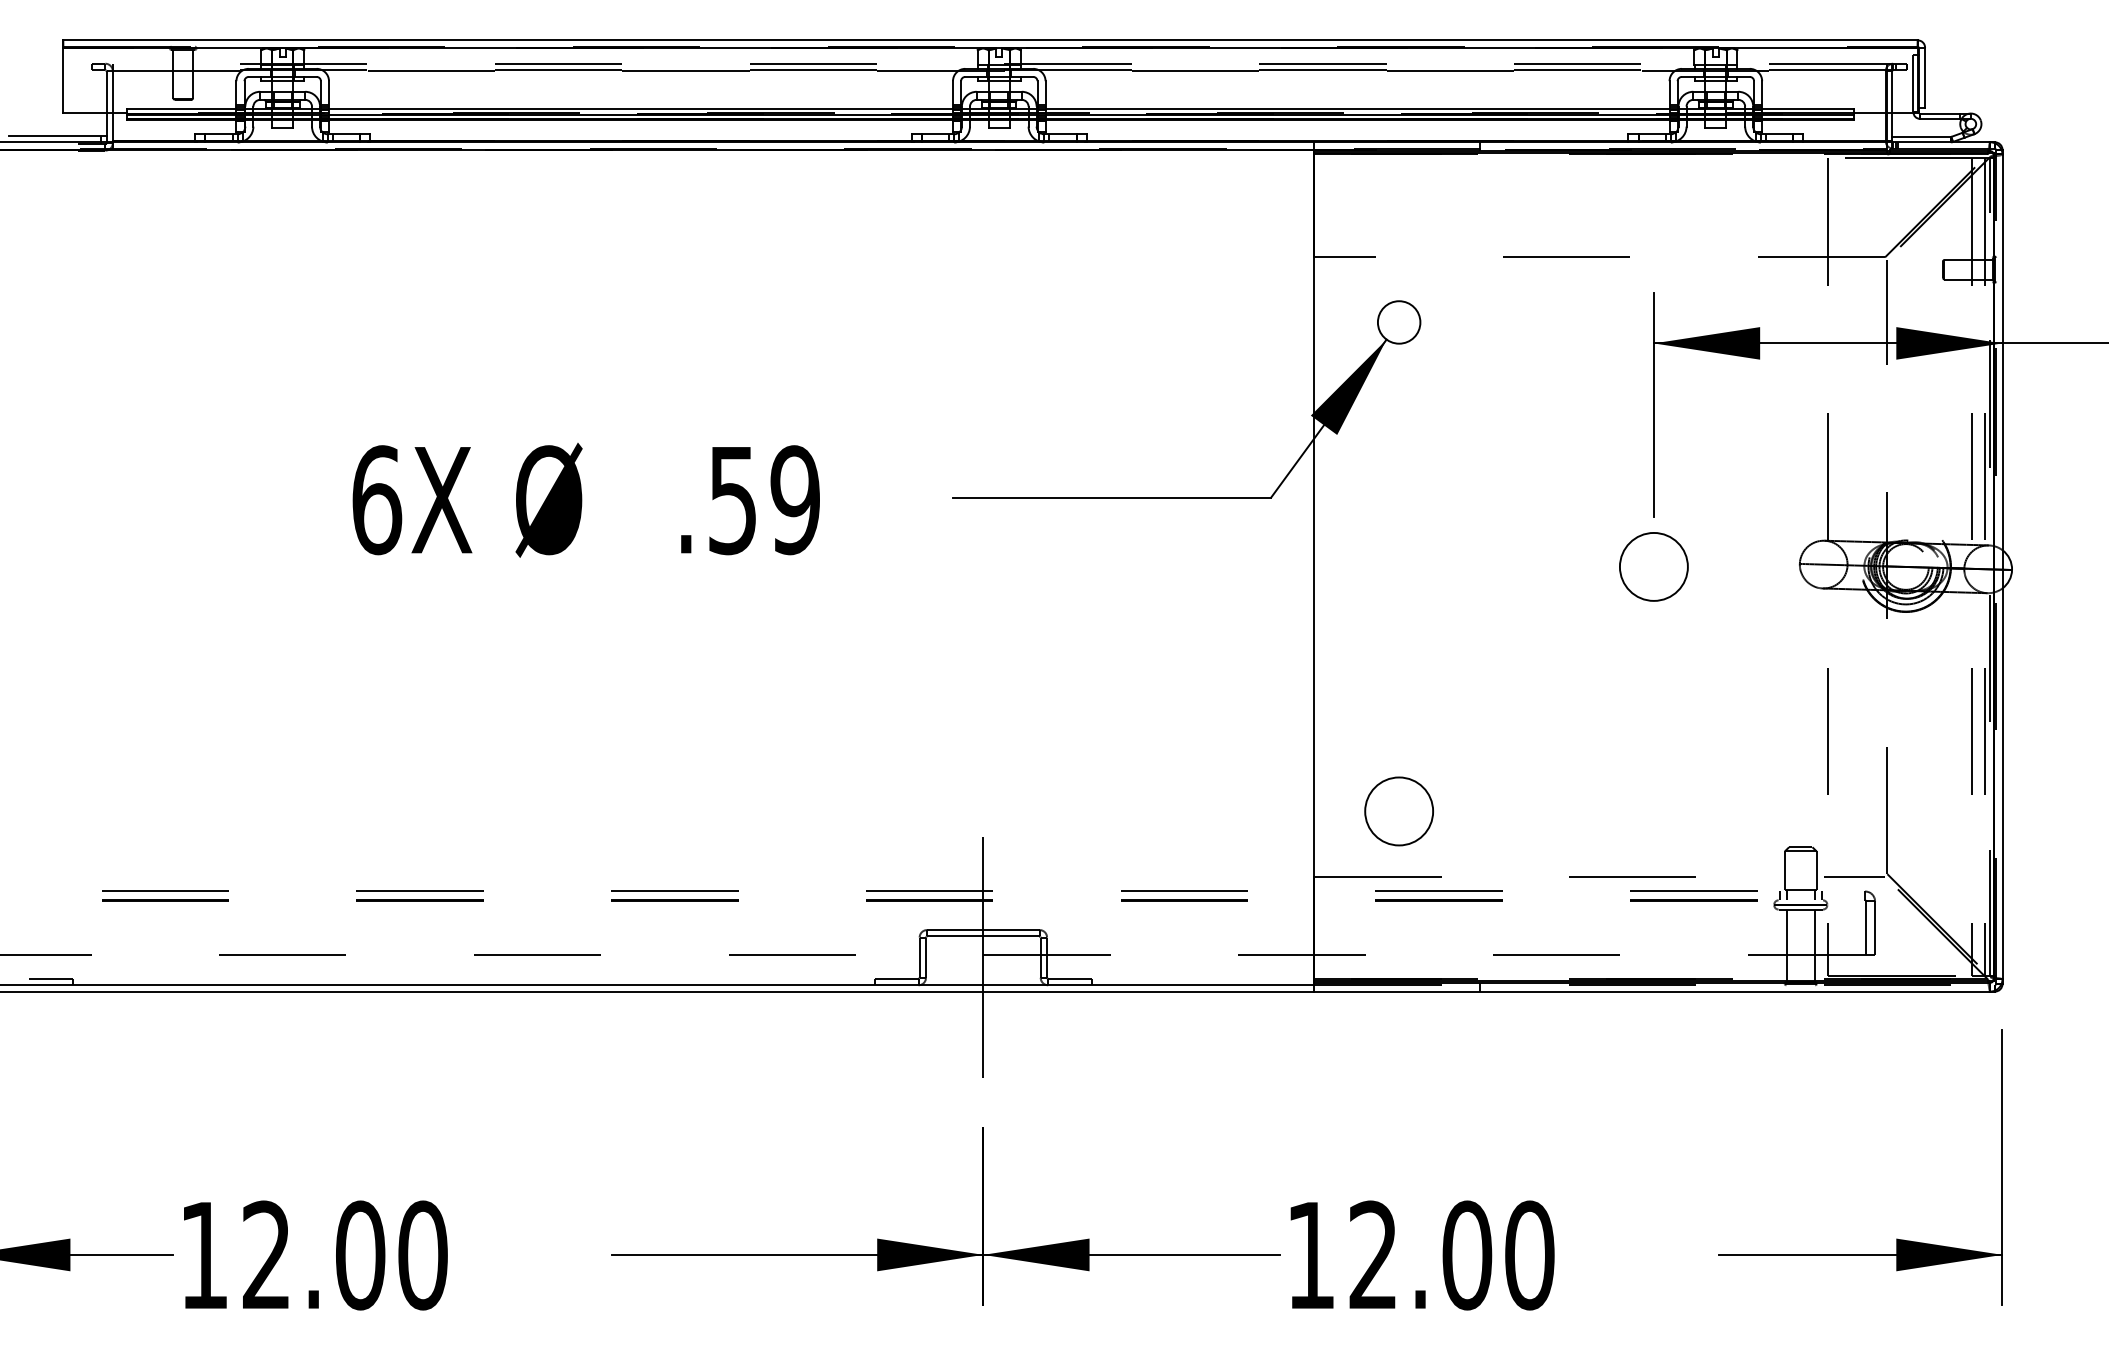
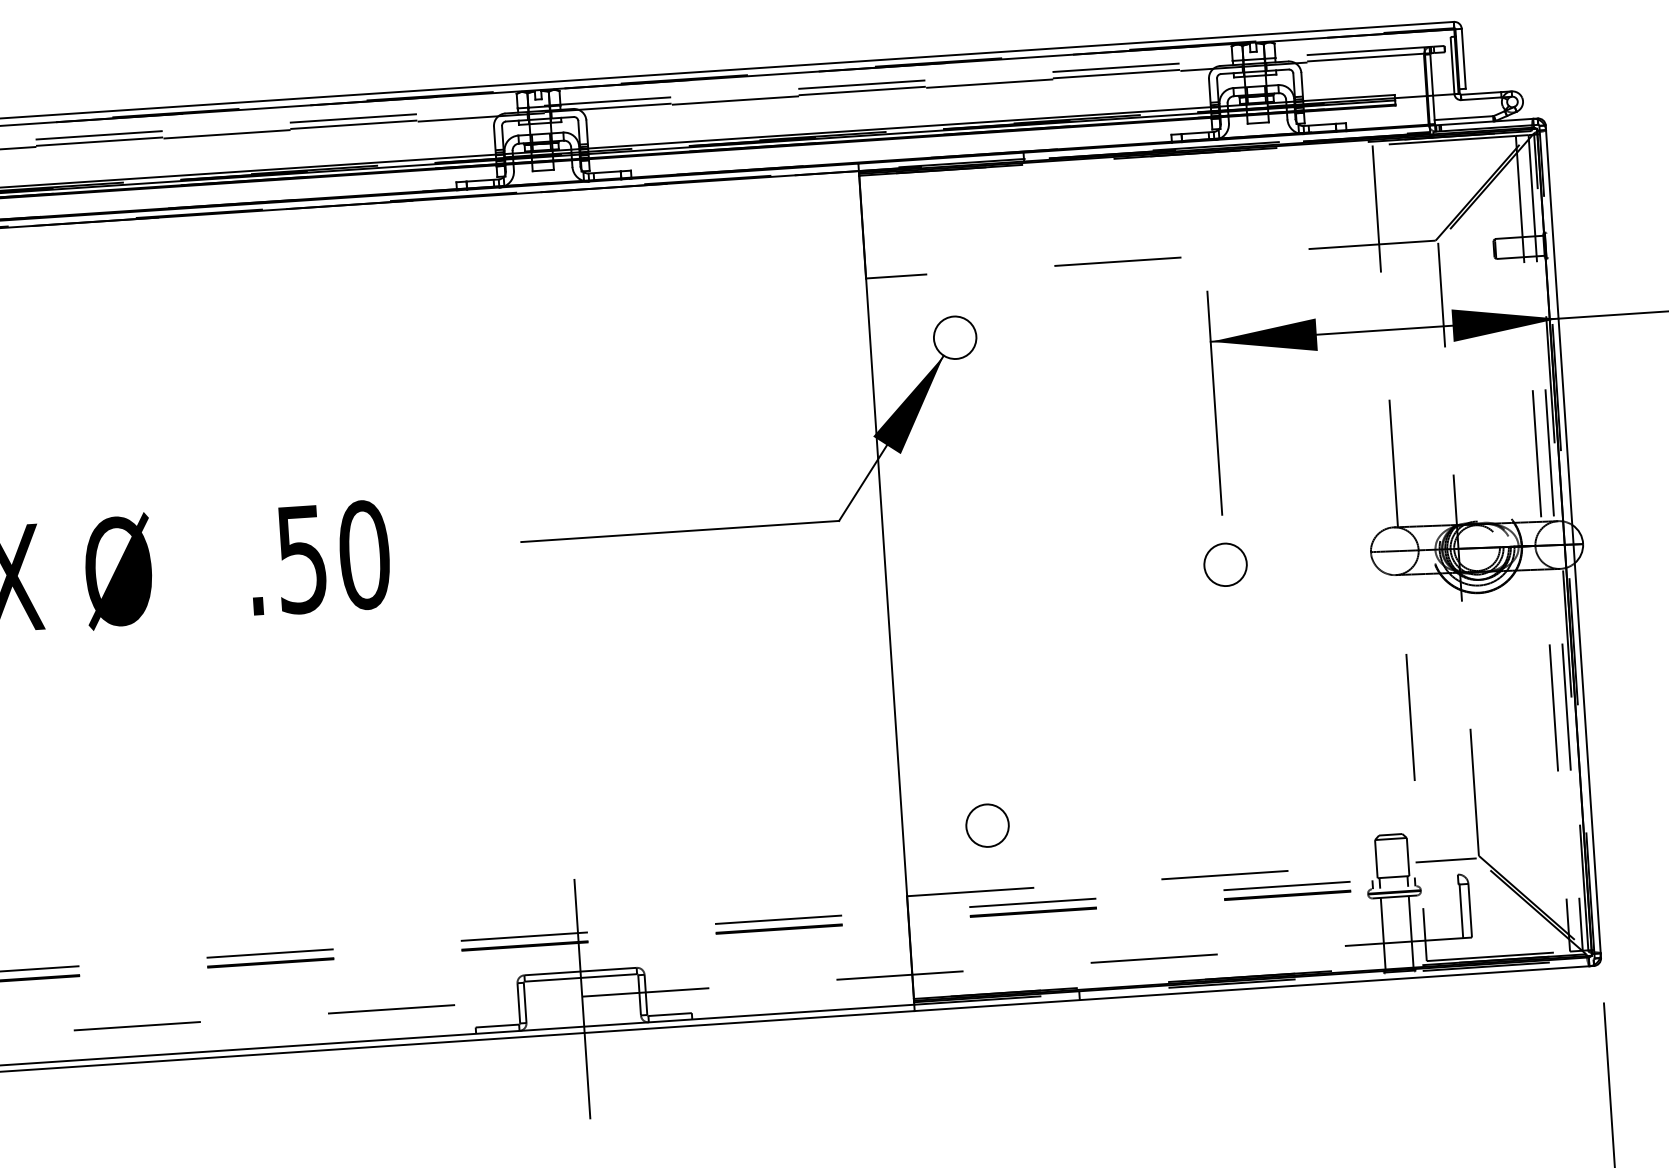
text: (795, 500) -> (364, 555), .59 -> .50
circle: (1653, 566) -> (1225, 564), size x0.62
circle: (1398, 811) -> (986, 825), size x0.62

